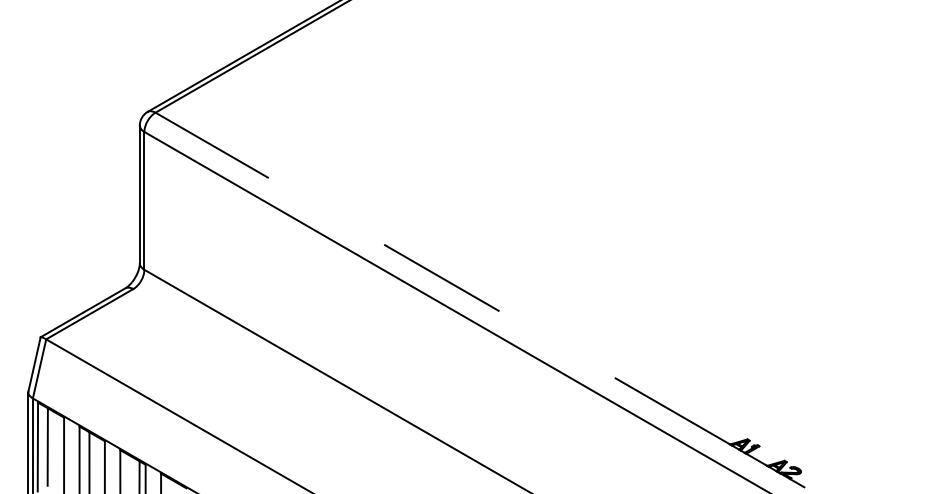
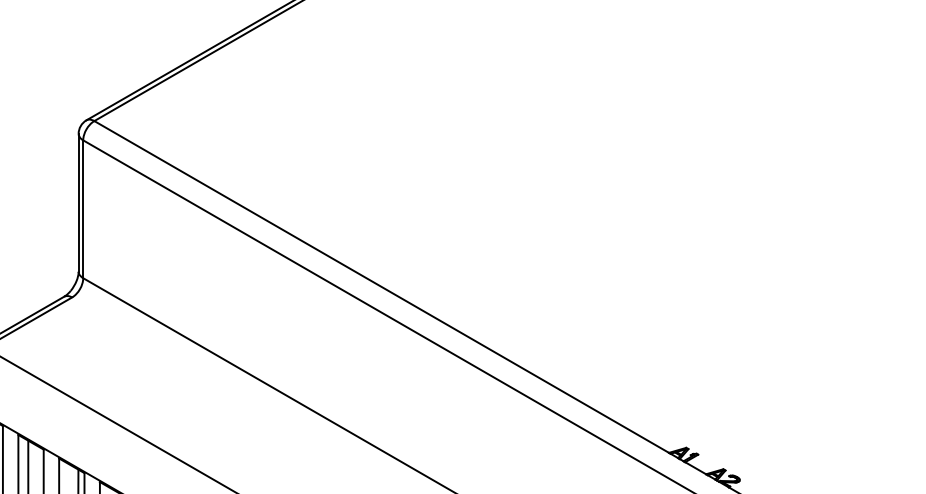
line: (442, 278) -> (381, 286), dashed -> solid

